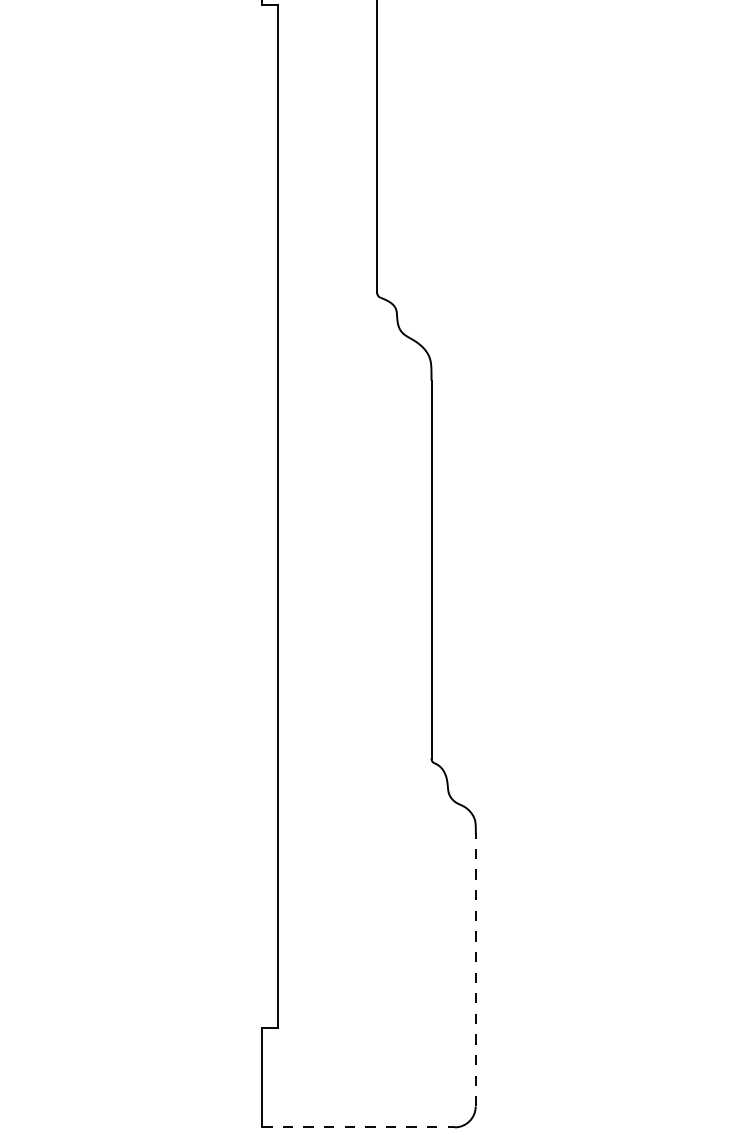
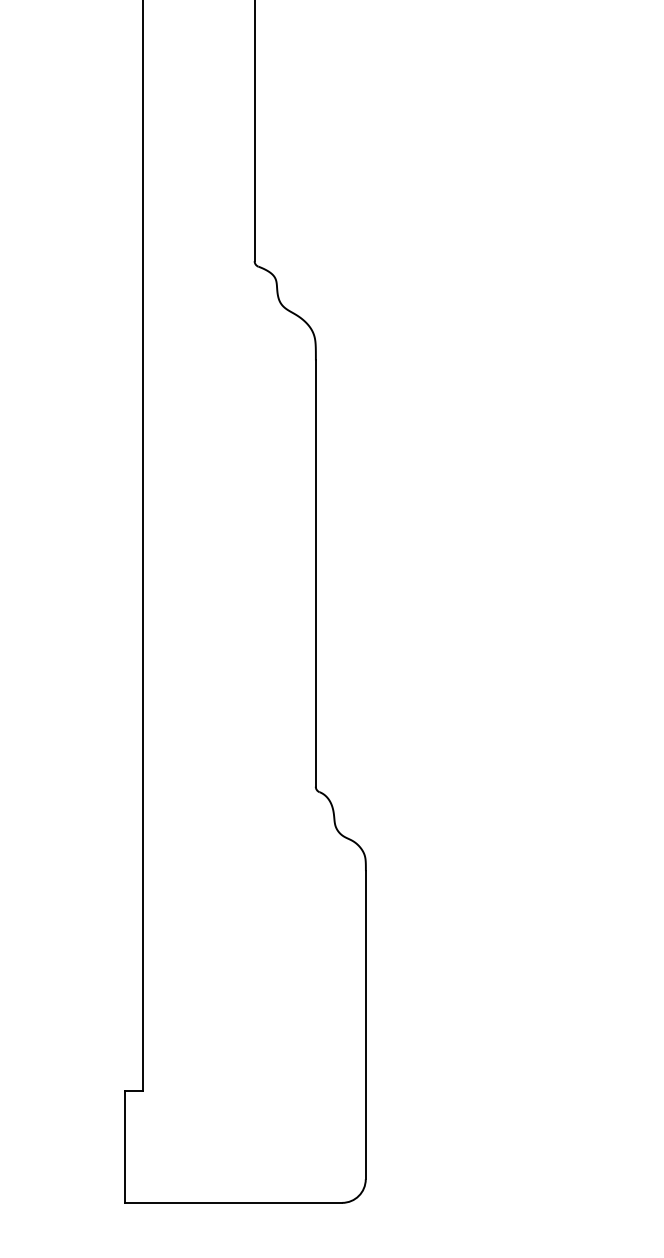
line: (475, 969) -> (365, 1024), dashed -> solid
line: (359, 1127) -> (234, 1203), dashed -> solid

